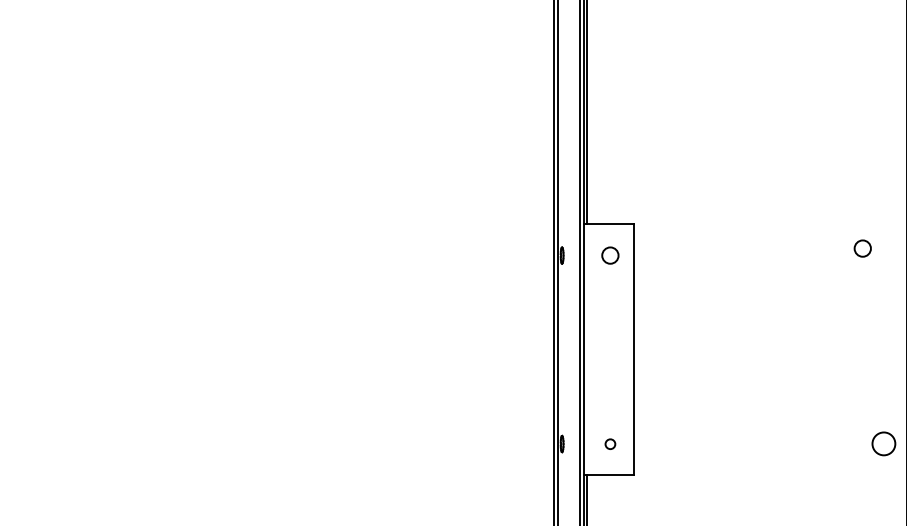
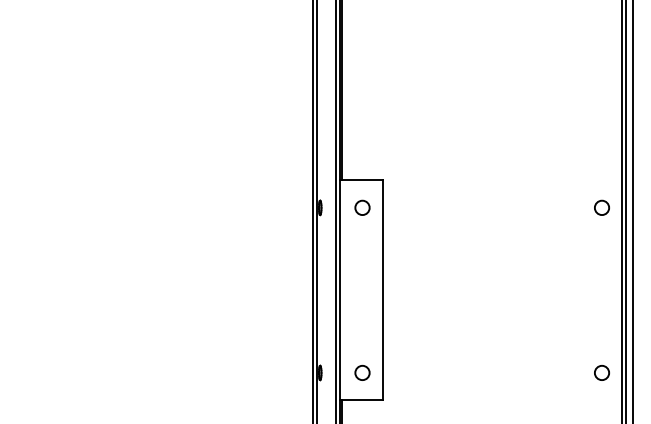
circle: (862, 248) -> (601, 207), moved
circle: (610, 444) -> (362, 373), size x1.67
circle: (883, 444) -> (601, 373), size x0.71

